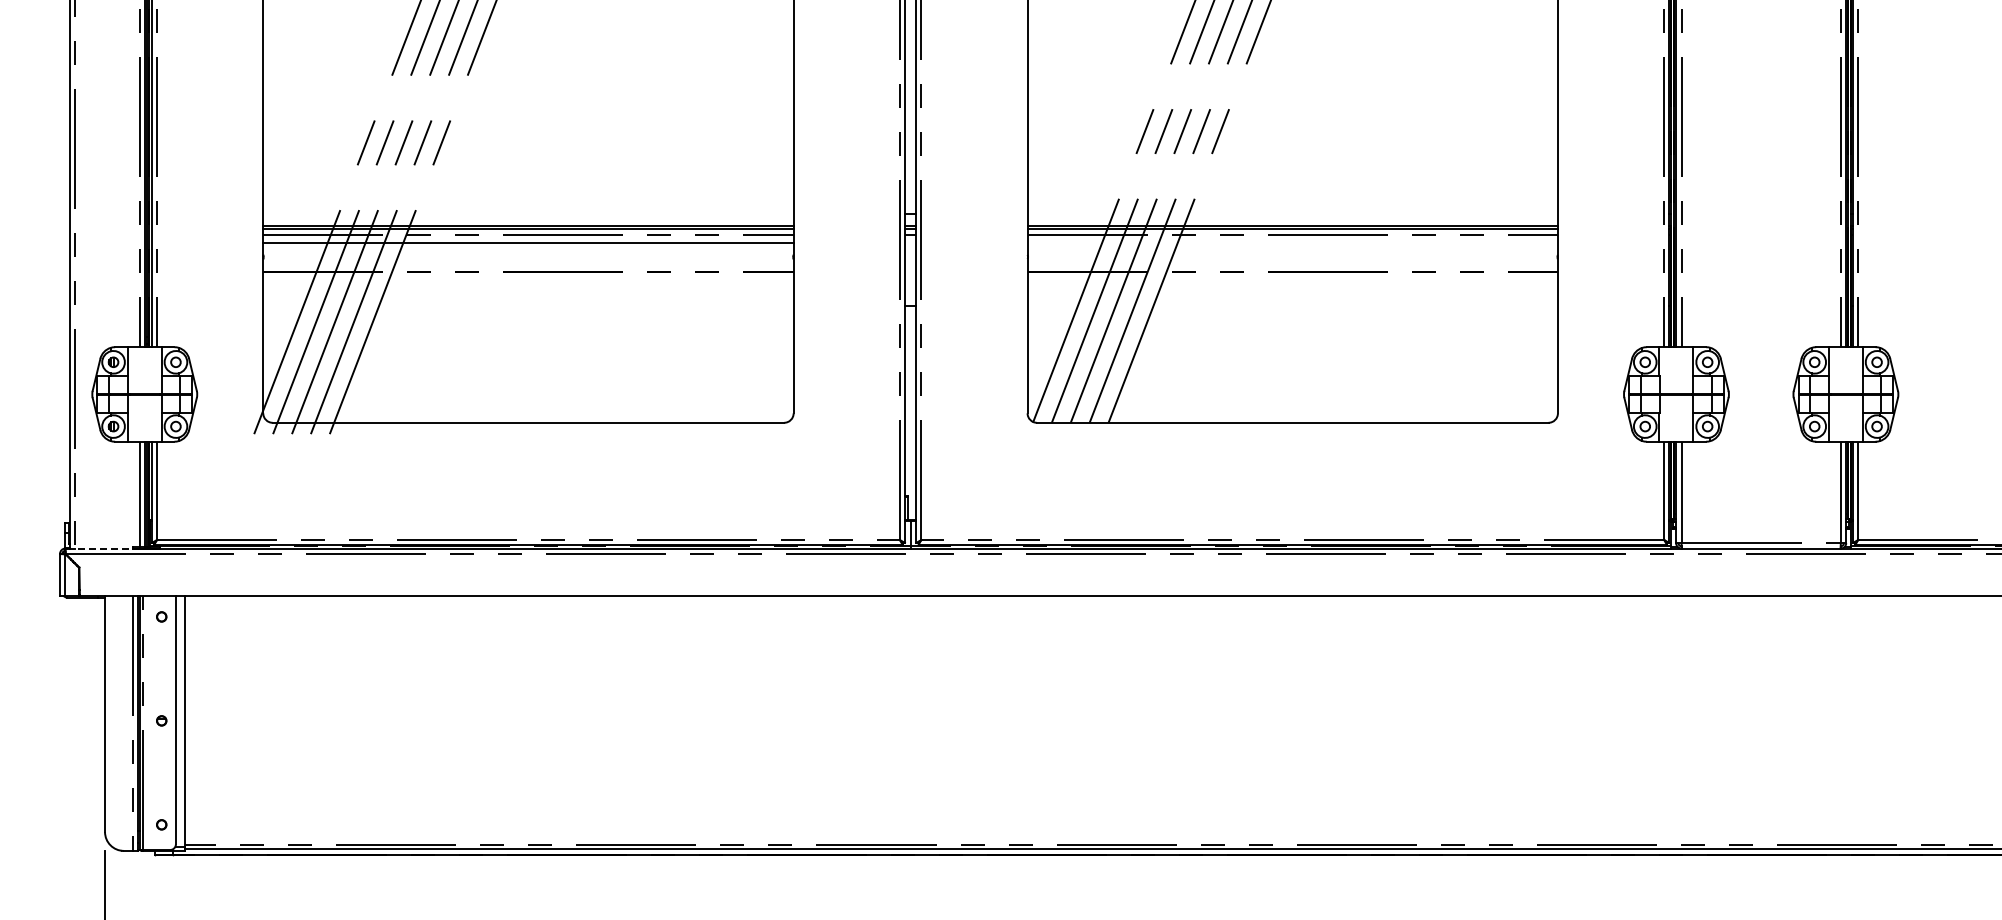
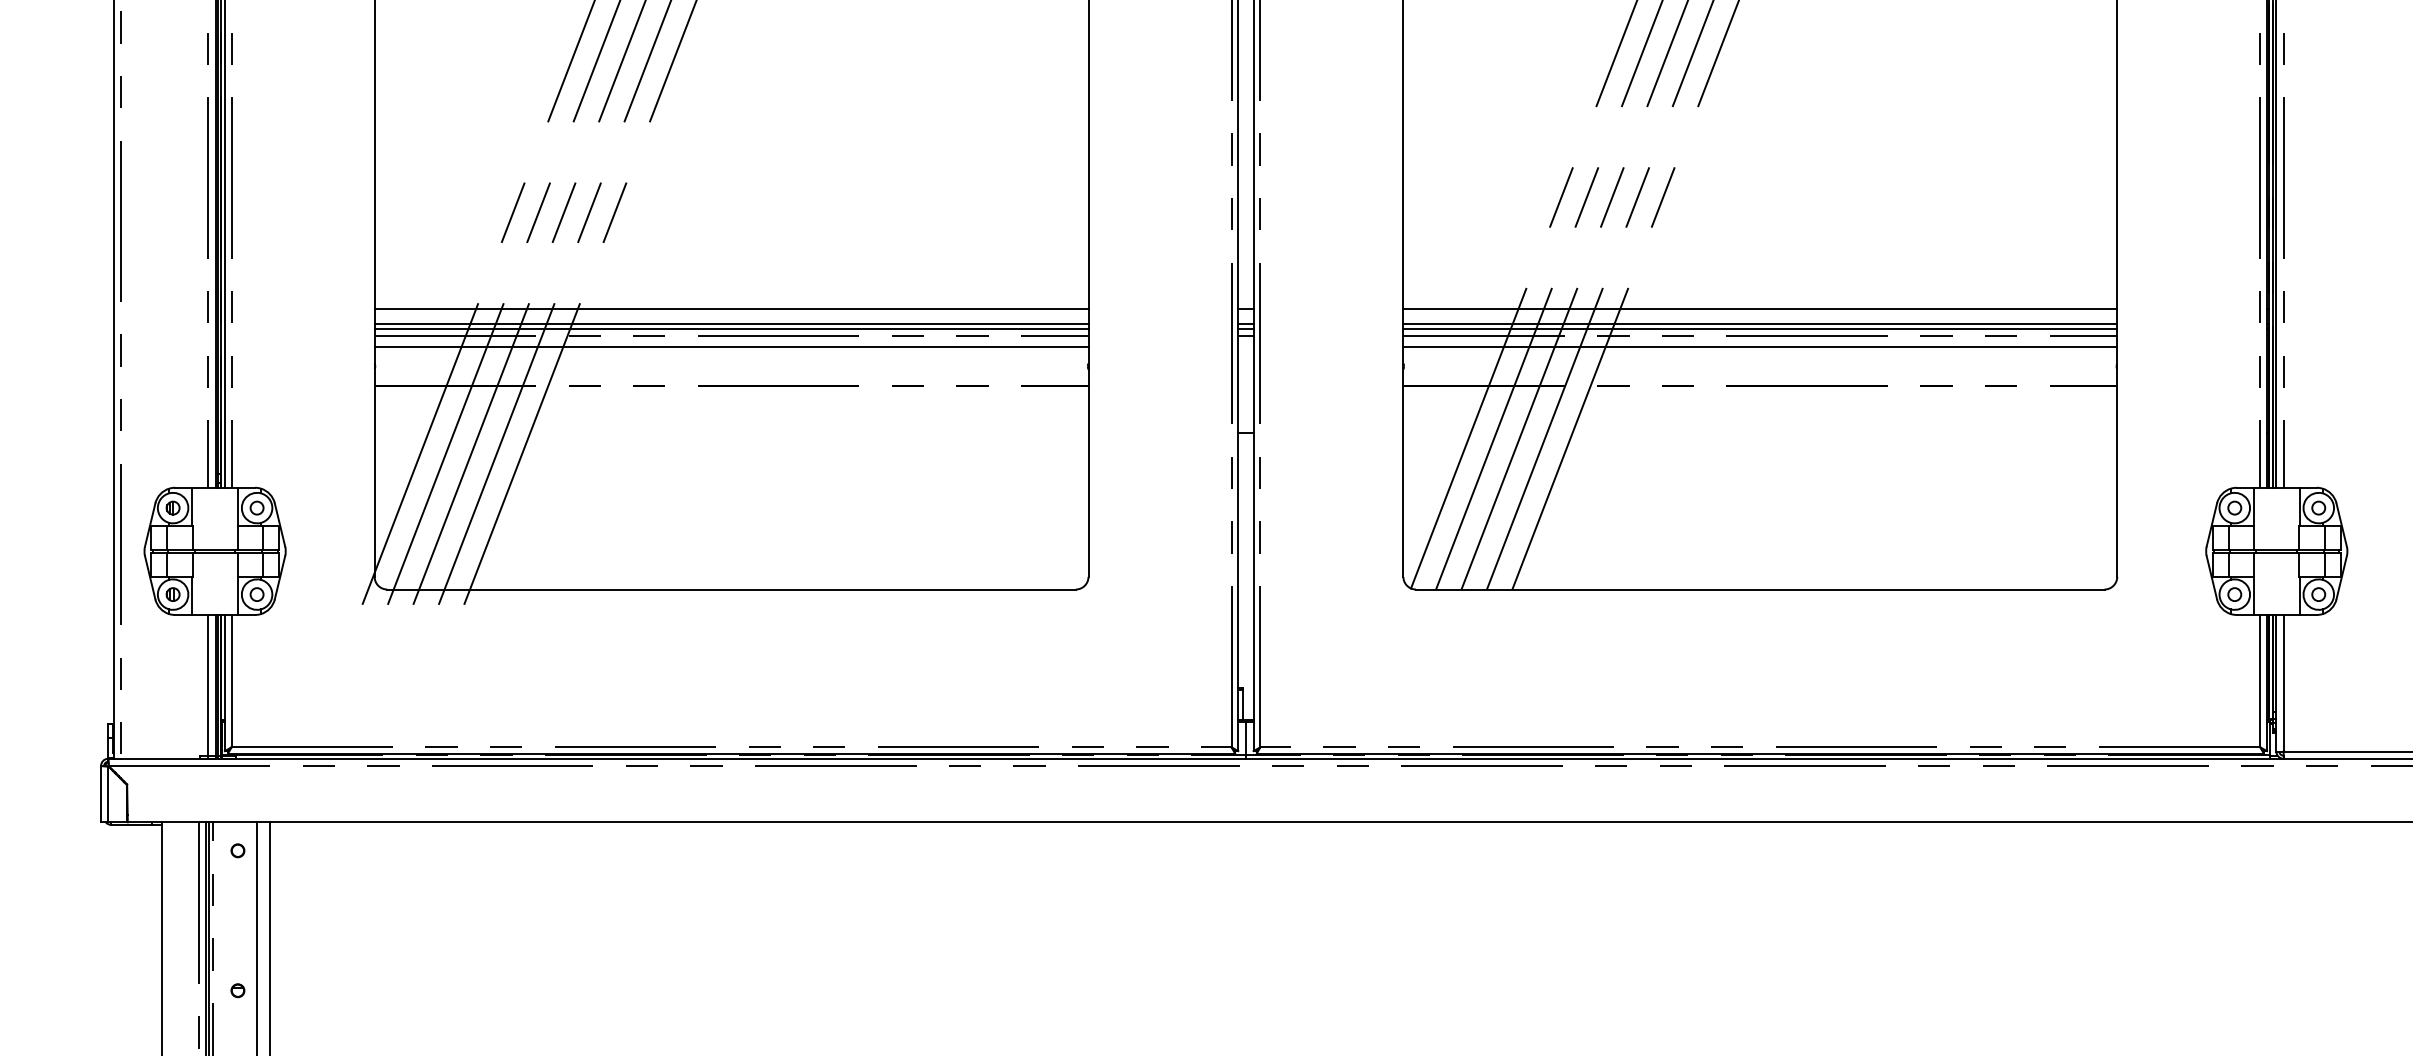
line: (528, 214) -> (731, 309), added
line: (1292, 214) -> (1759, 309), added
line: (1292, 242) -> (1759, 346), added
line: (106, 548) -> (163, 758), dashed -> solid

